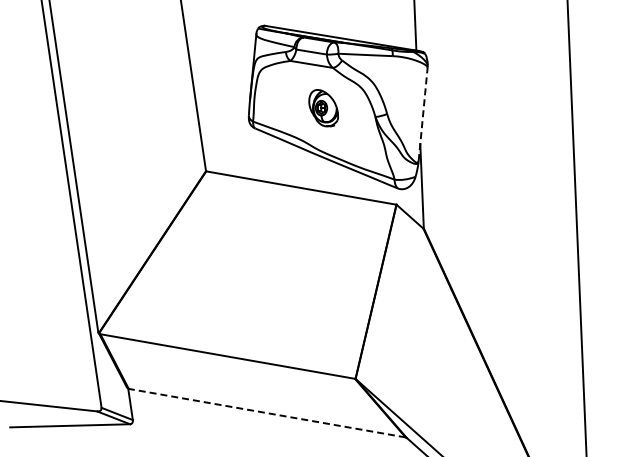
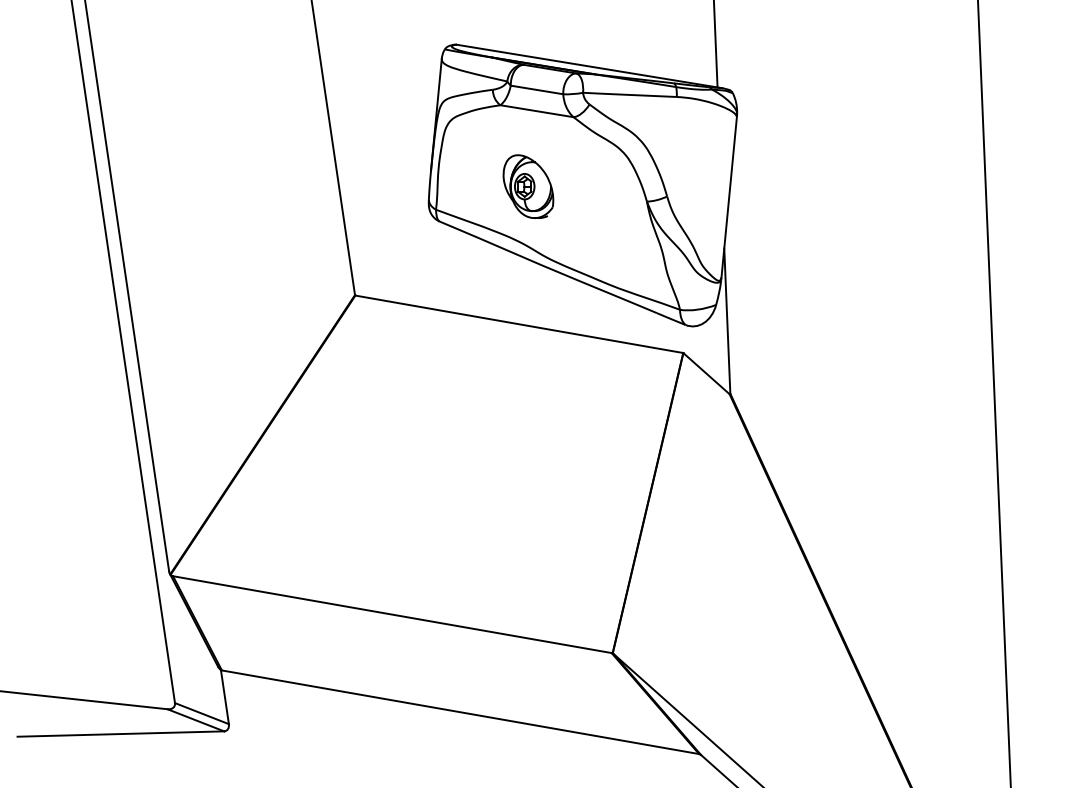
part: (323, 108) -> (528, 187), moved
line: (423, 114) -> (729, 197), dashed -> solid
line: (267, 413) -> (460, 712), dashed -> solid

